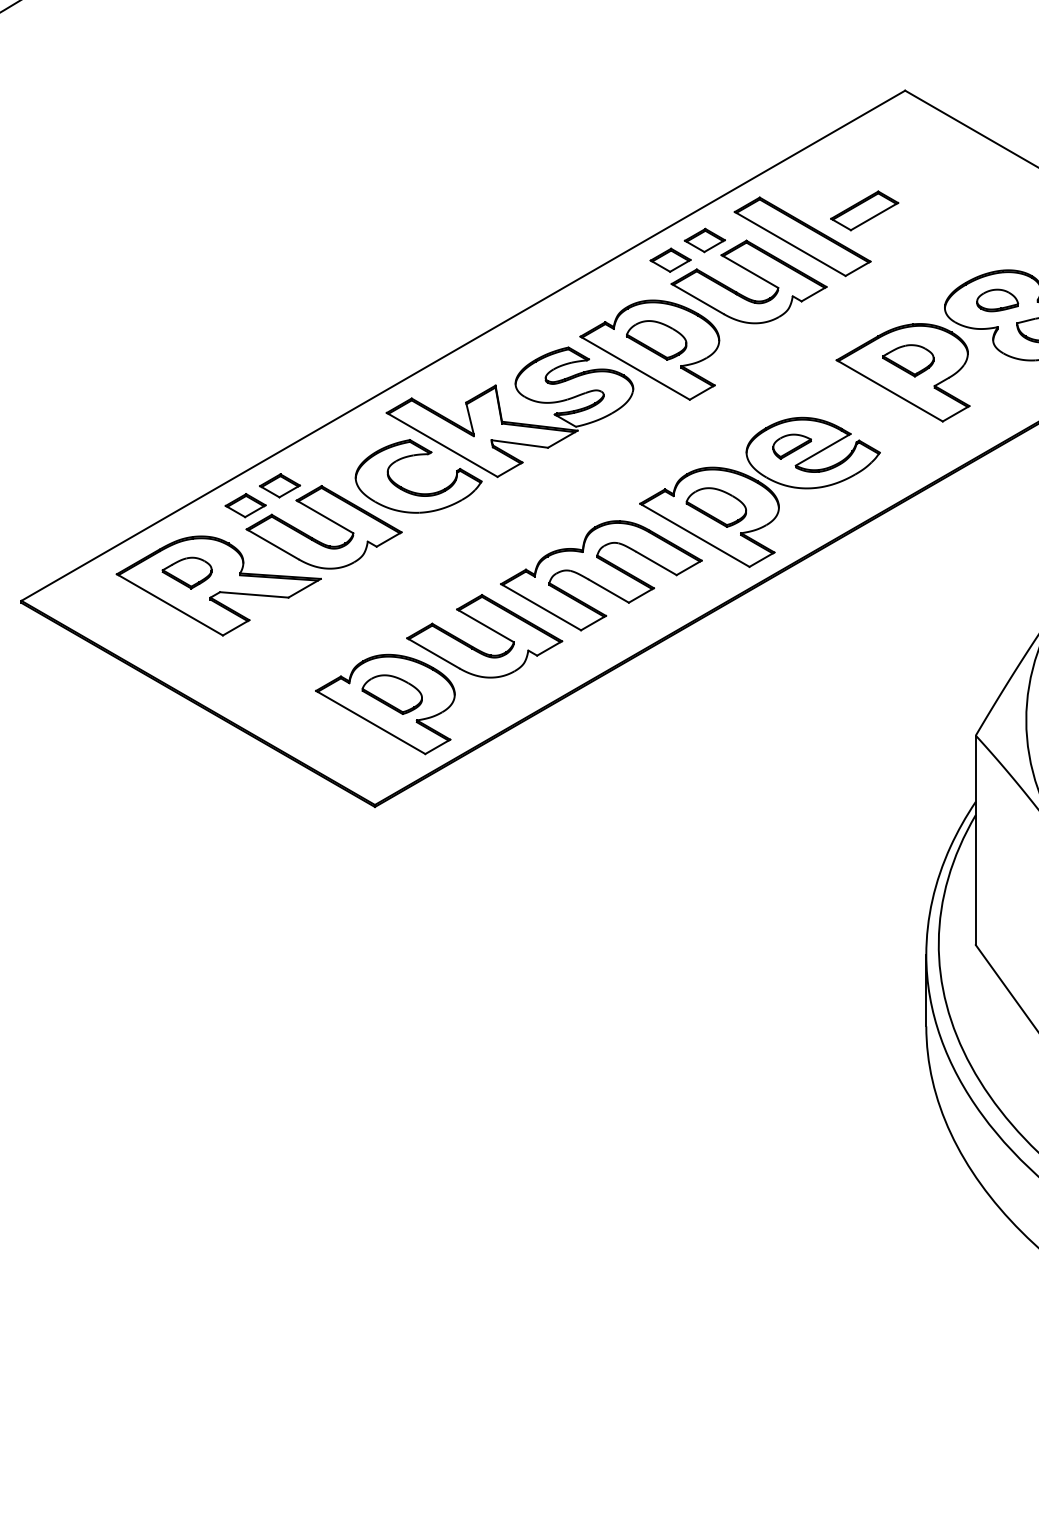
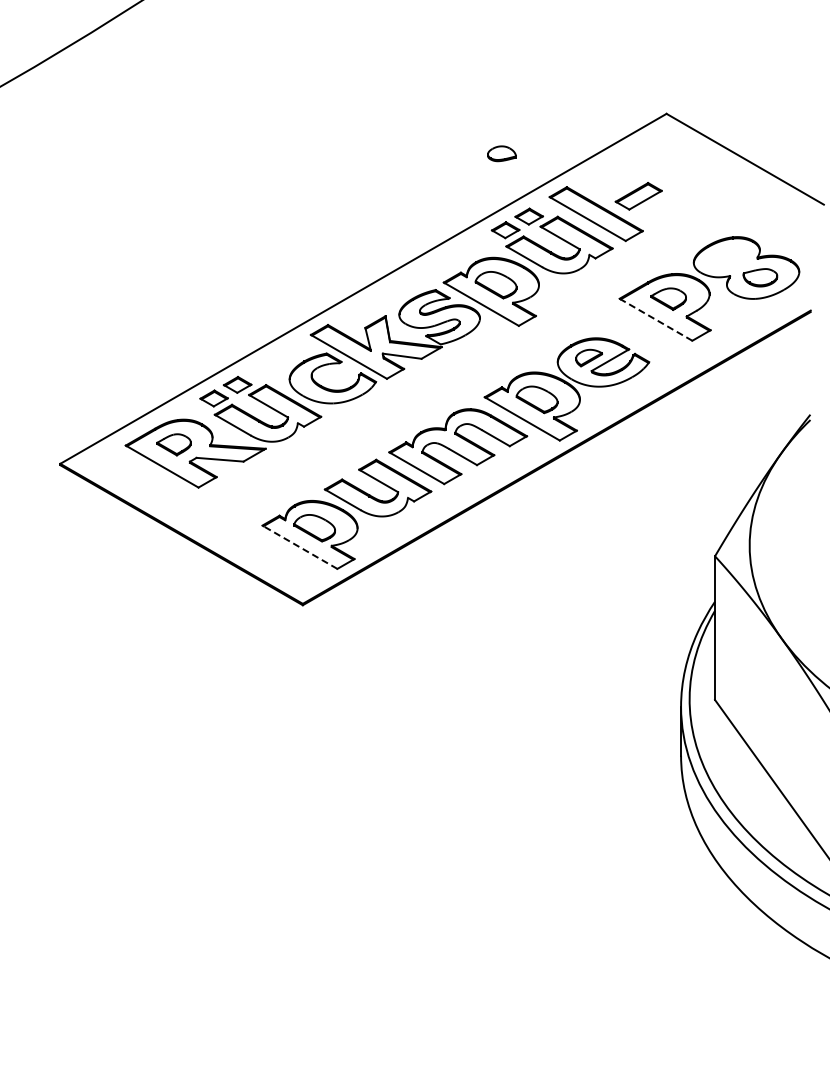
part: (996, 300) -> (501, 153), moved
line: (889, 390) -> (655, 319), solid -> dashed
line: (370, 722) -> (299, 547), solid -> dashed

